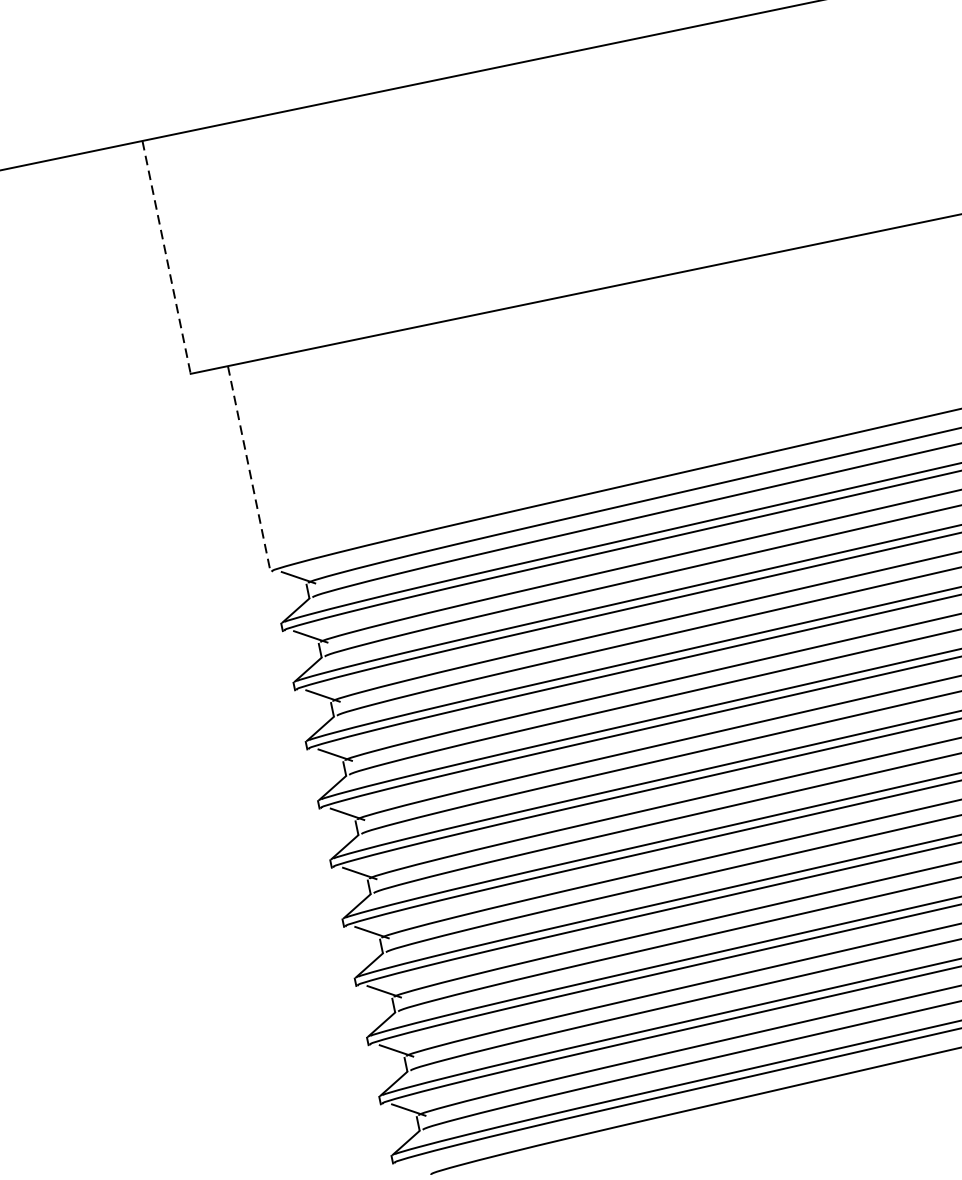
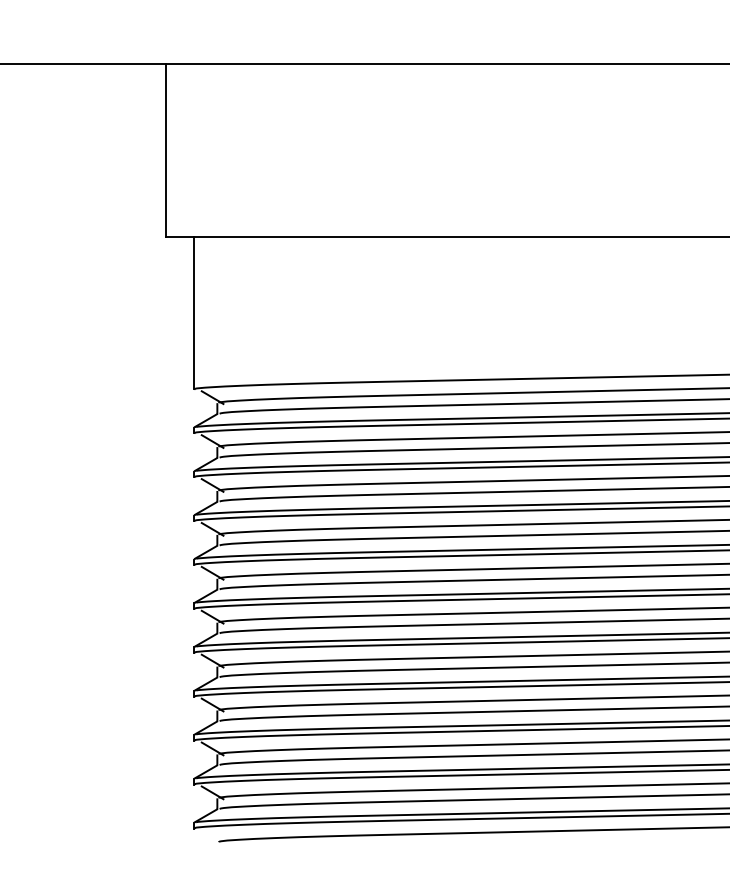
line: (166, 257) -> (165, 150), dashed -> solid
line: (249, 469) -> (193, 313), dashed -> solid

